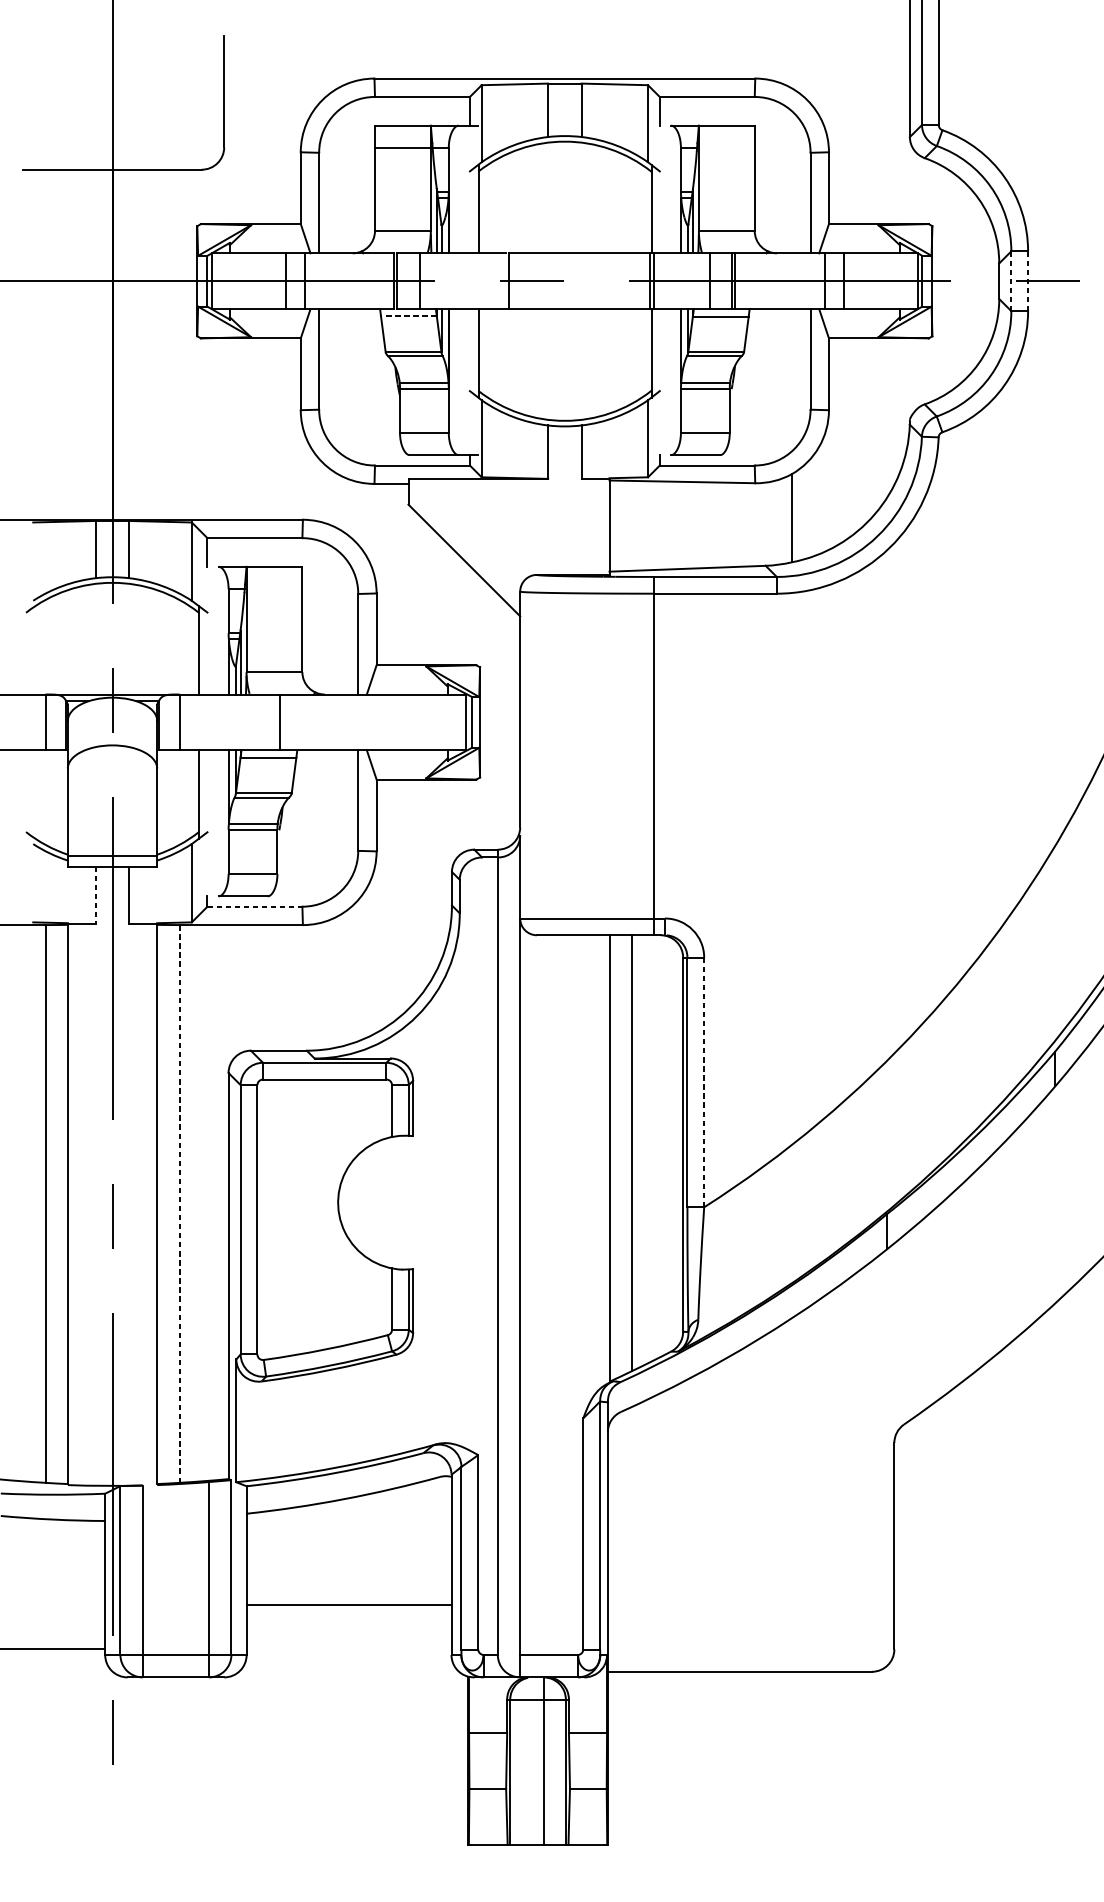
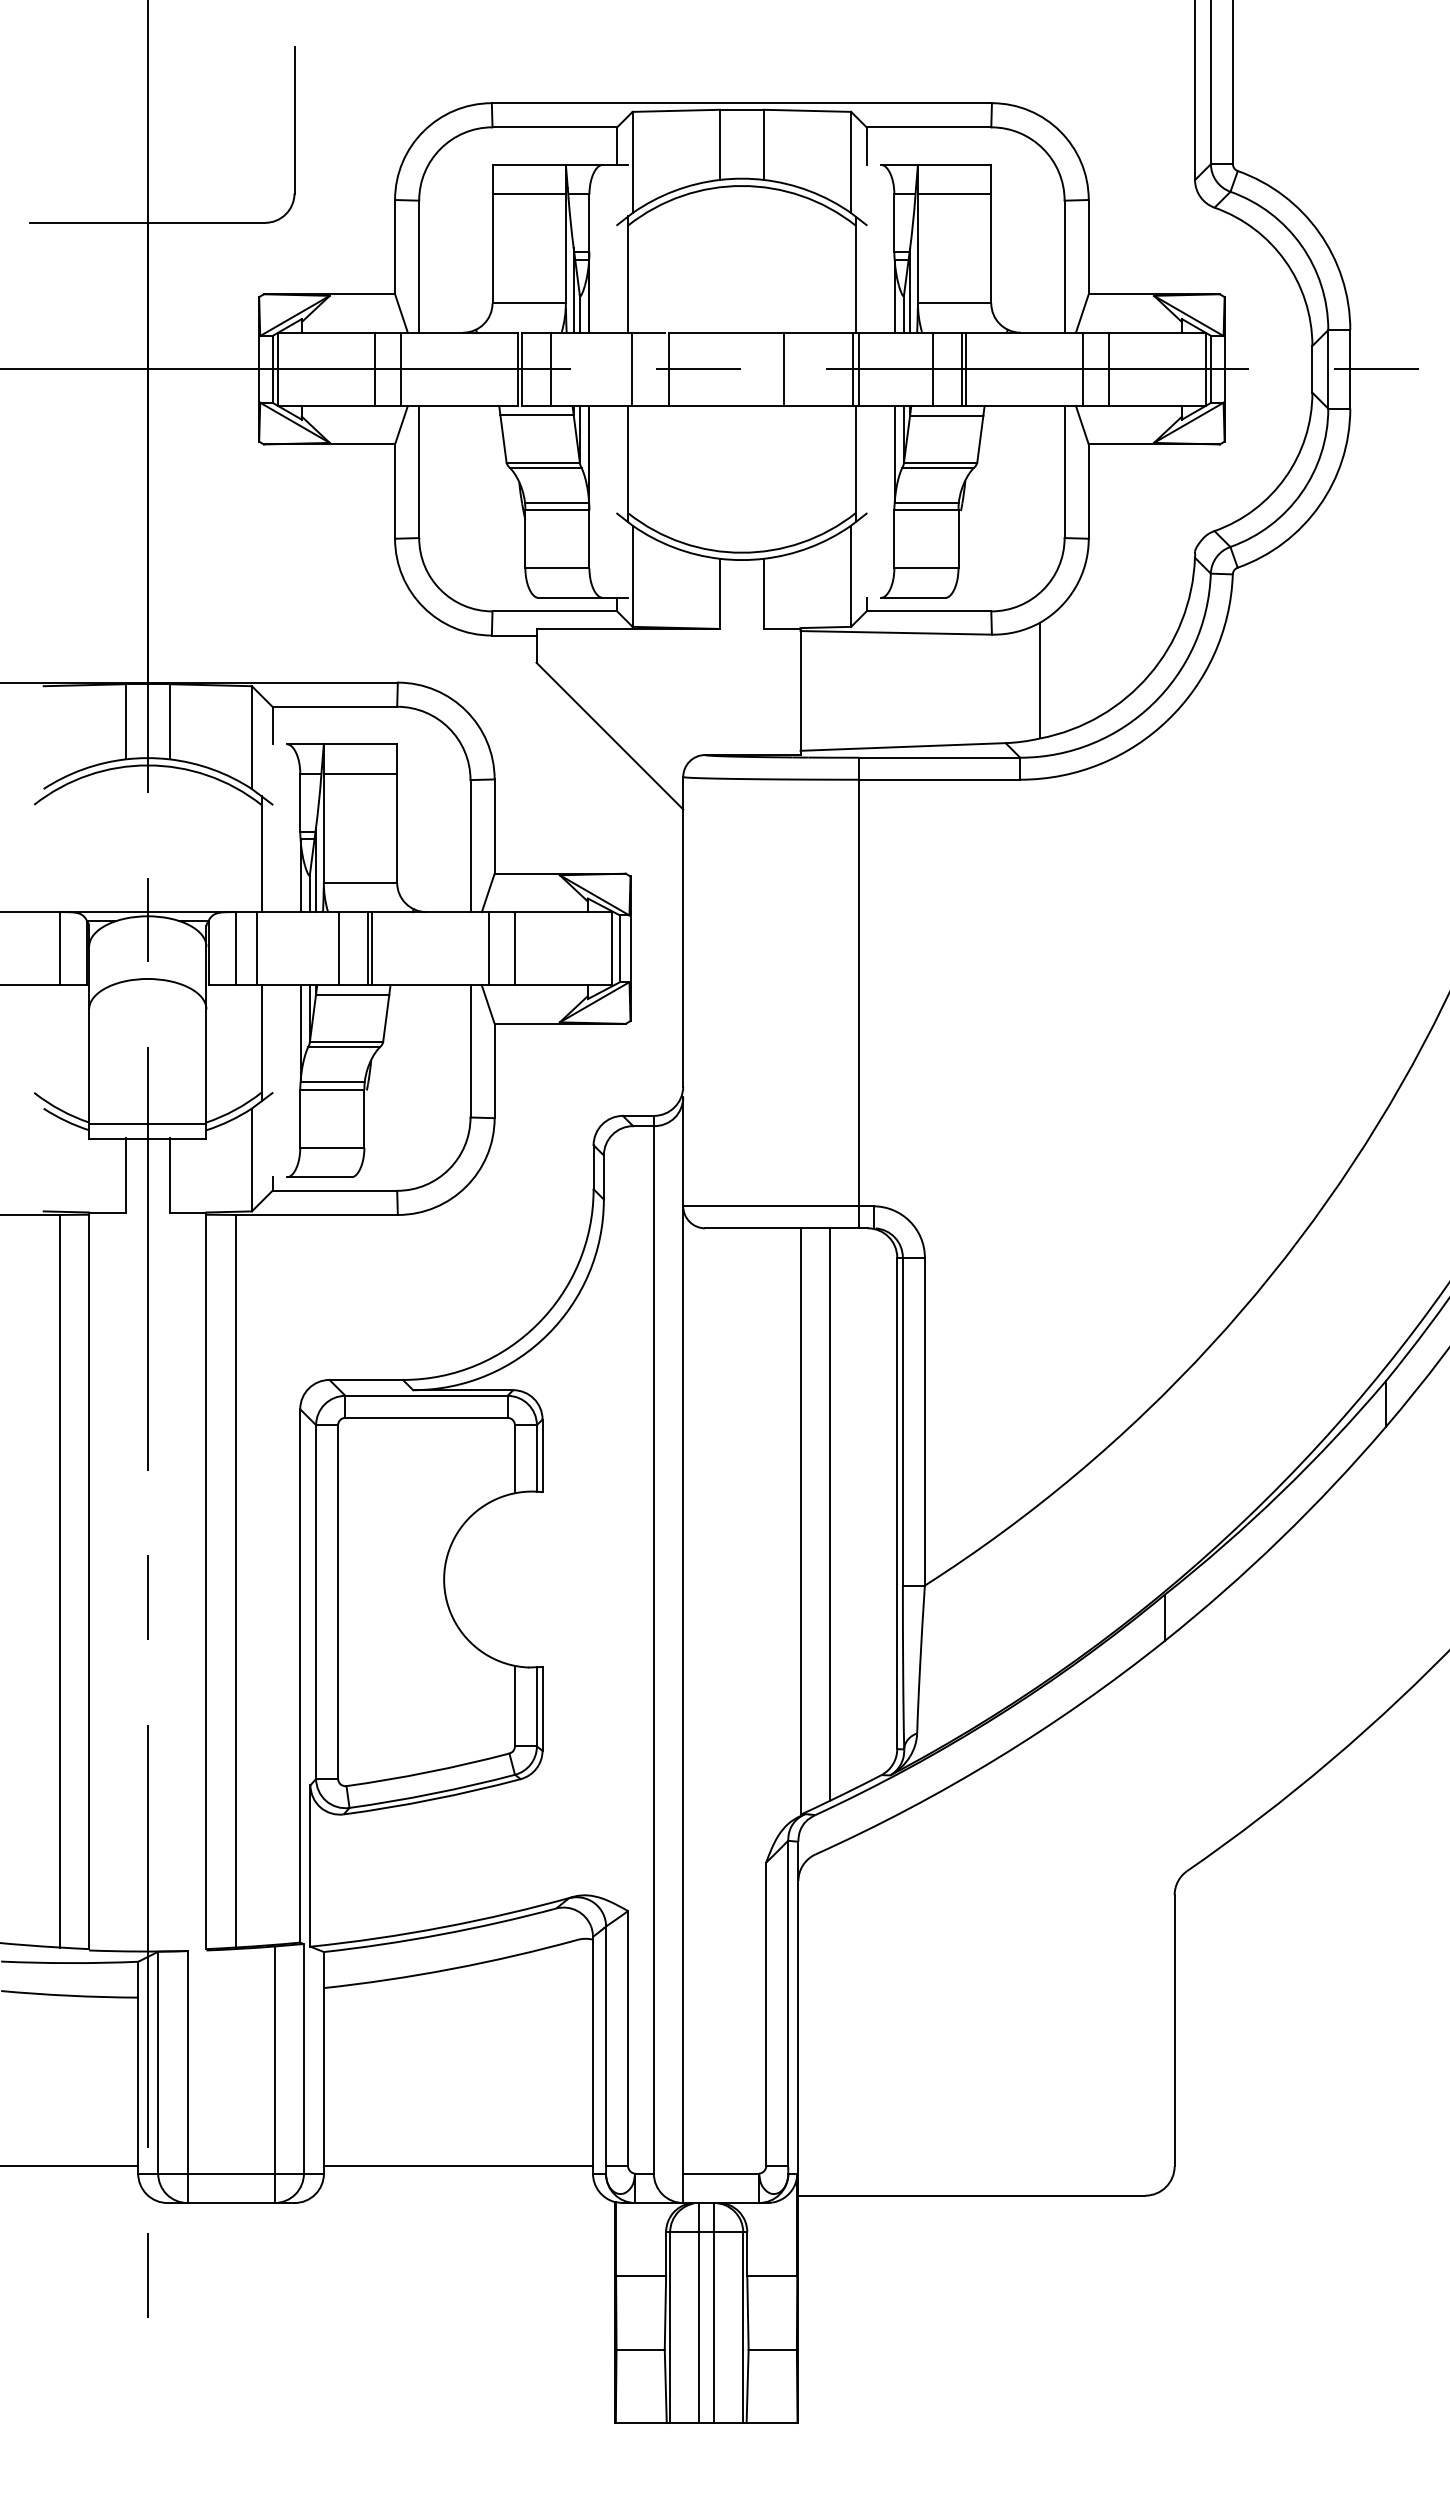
line: (726, 148) -> (954, 194), added
line: (1011, 280) -> (1328, 368), dashed -> solid
line: (1028, 280) -> (1350, 368), dashed -> solid
line: (481, 281) -> (632, 369), added
line: (596, 281) -> (783, 369), added
line: (409, 316) -> (537, 415), dashed -> solid
line: (274, 588) -> (360, 773), added
line: (196, 722) -> (257, 948), added
line: (257, 722) -> (338, 948), added
line: (282, 722) -> (371, 948), added
line: (372, 722) -> (489, 948), added
line: (391, 722) -> (514, 948), added
line: (95, 895) -> (125, 1175), dashed -> solid
line: (255, 906) -> (335, 1190), dashed -> solid
line: (703, 1082) -> (924, 1421), dashed -> solid
line: (179, 1203) -> (235, 1580), dashed -> solid
line: (349, 1605) -> (458, 2166), moved
line: (532, 1761) -> (699, 2313), added

